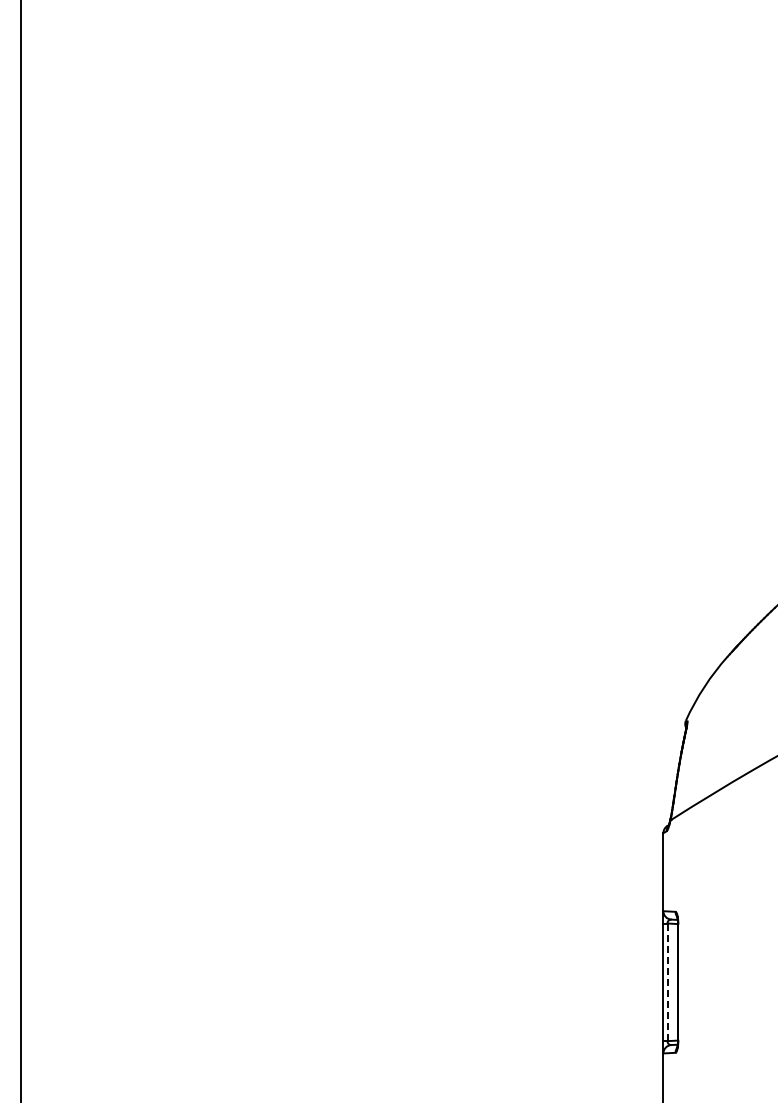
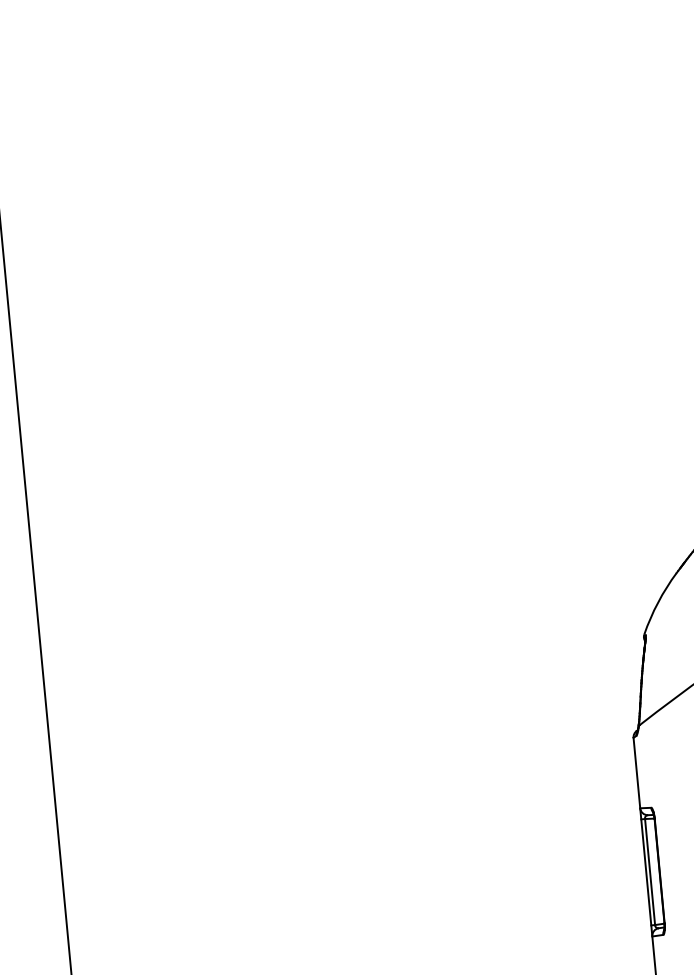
line: (667, 982) -> (649, 872), dashed -> solid

